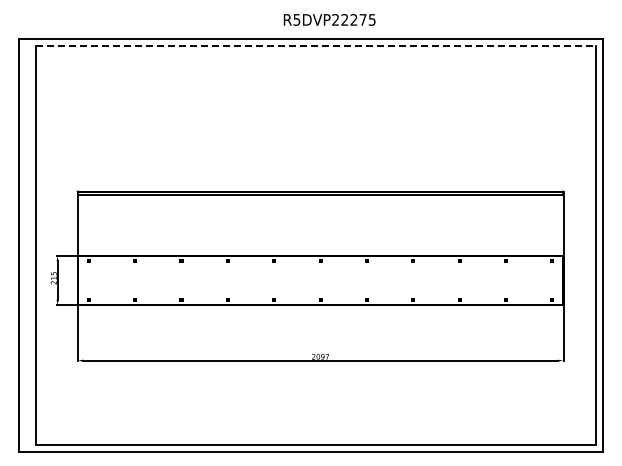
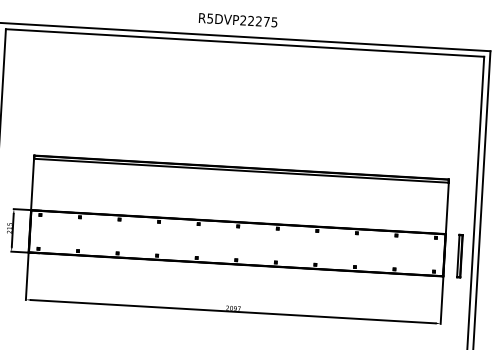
text: (329, 19) -> (238, 19), moved
line: (316, 46) -> (245, 43), dashed -> solid
part: (581, 280) -> (459, 256), added

